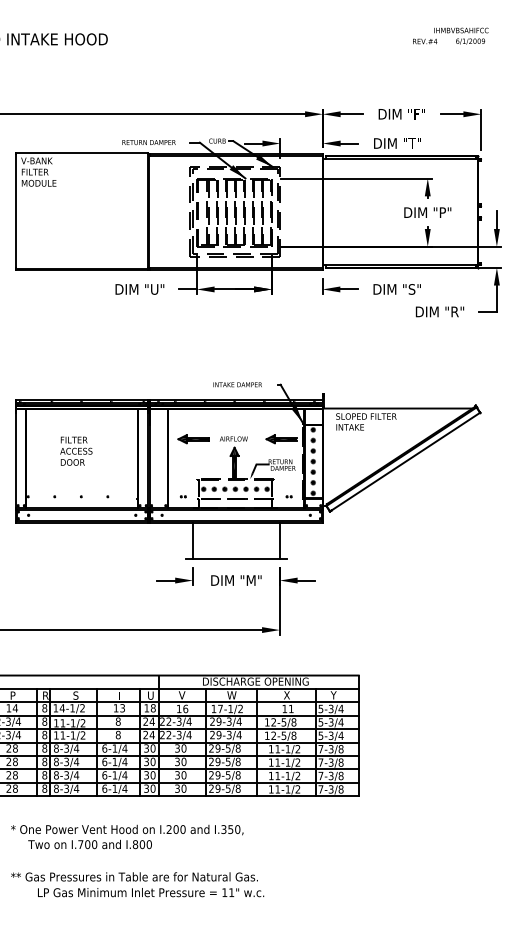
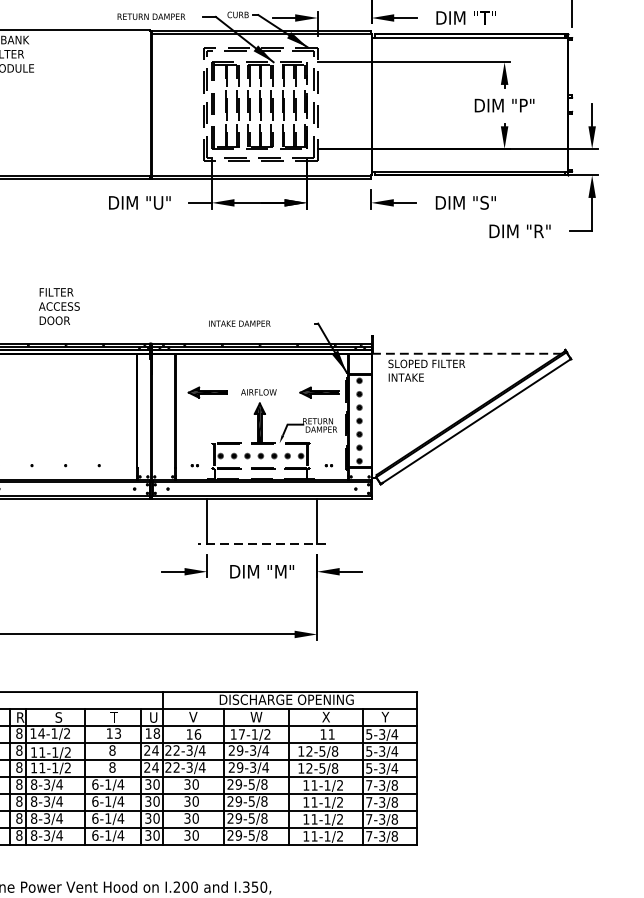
text: (237, 384) -> (239, 323), moved
line: (397, 408) -> (466, 353), solid -> dashed
text: (76, 450) -> (59, 305), moved
line: (236, 558) -> (262, 543), solid -> dashed

